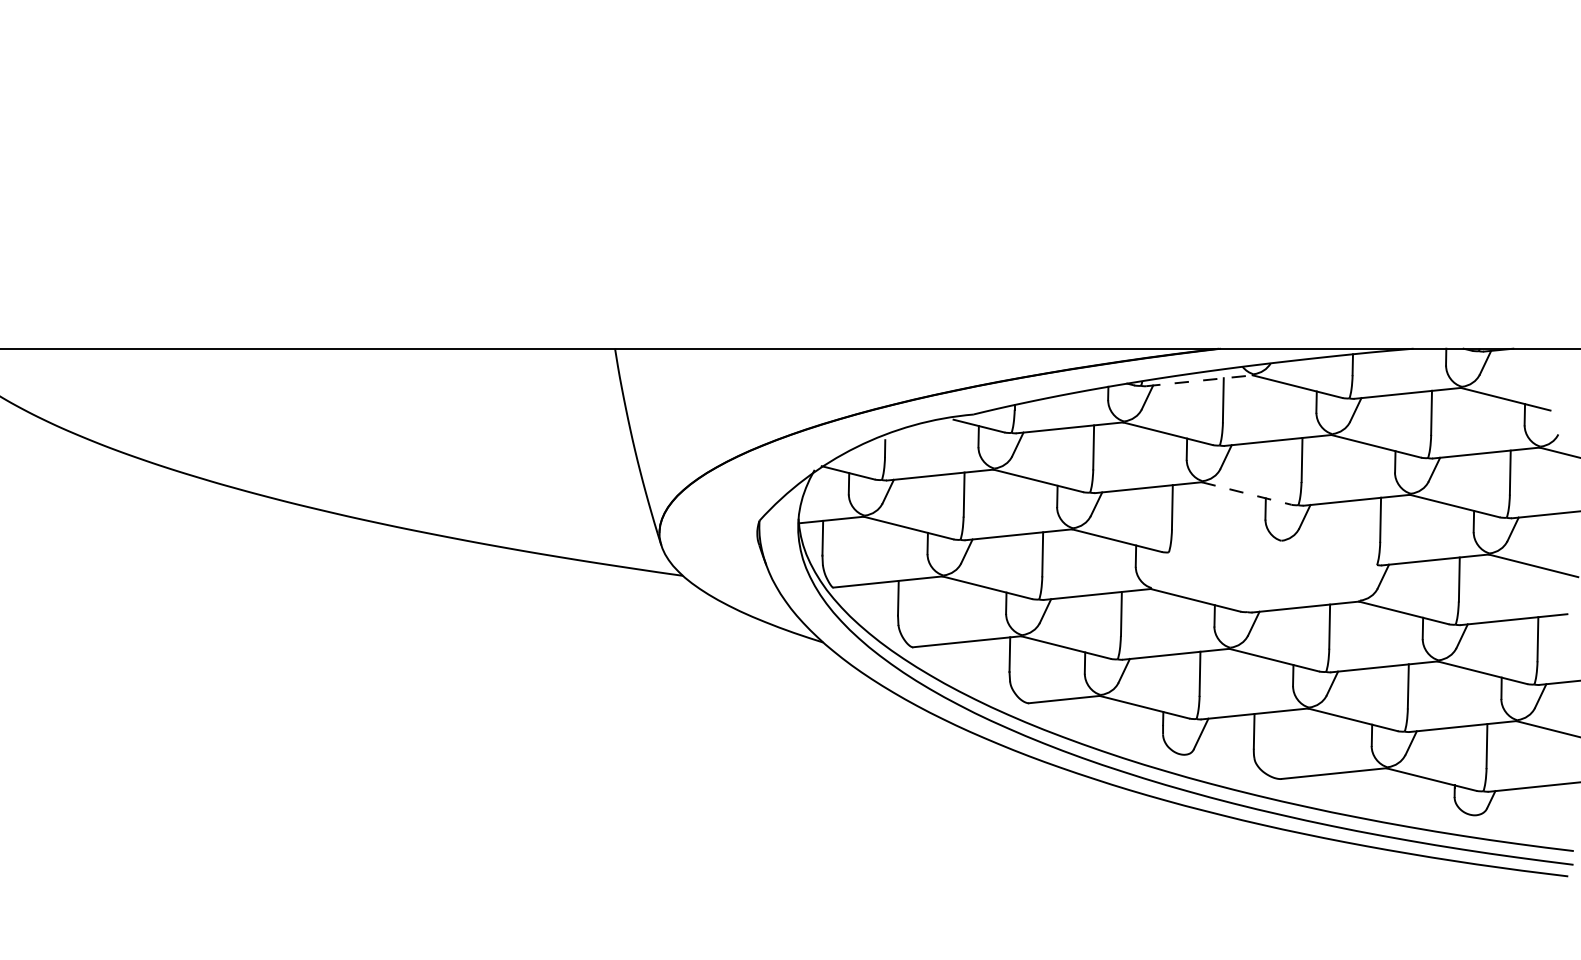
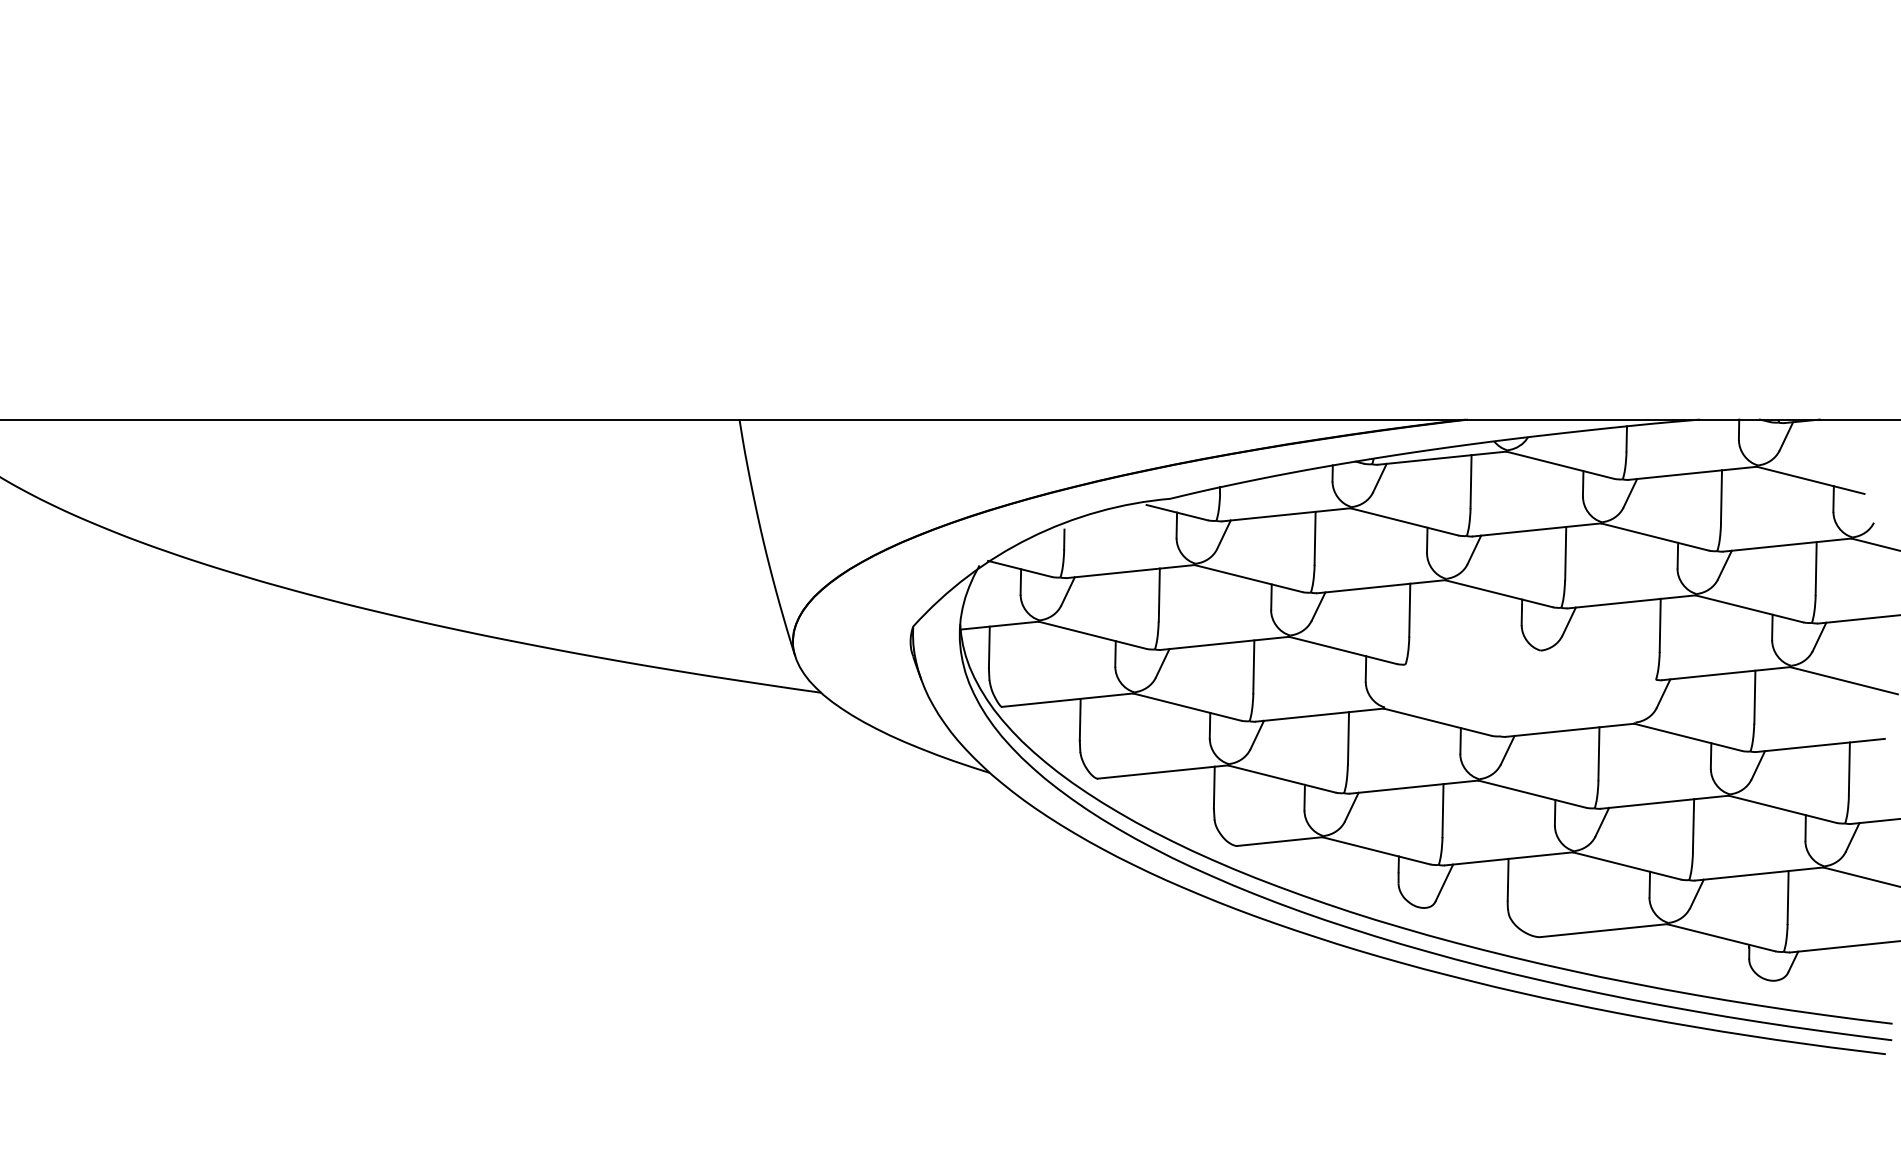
line: (1199, 381) -> (1442, 458), dashed -> solid
line: (1246, 493) -> (1498, 593), dashed -> solid

